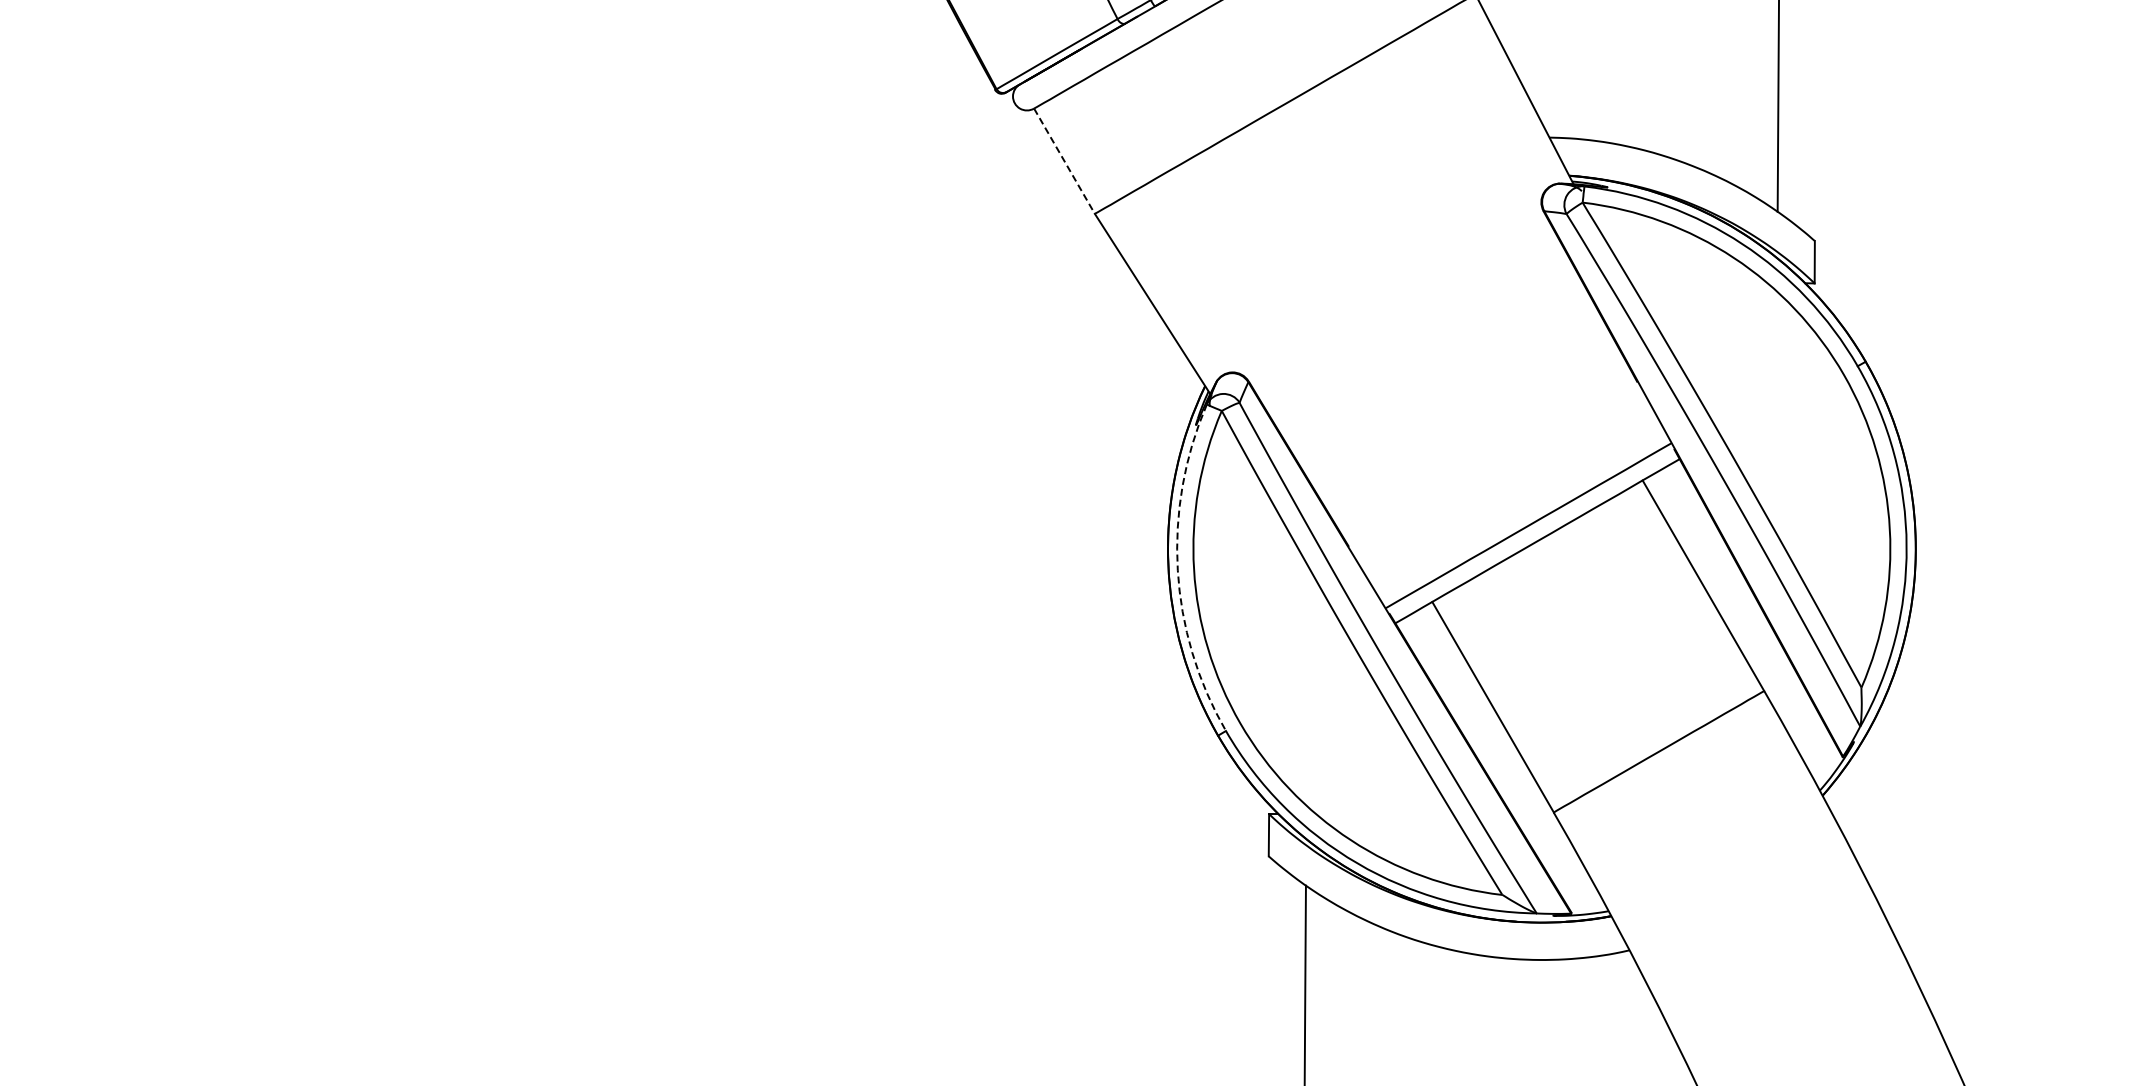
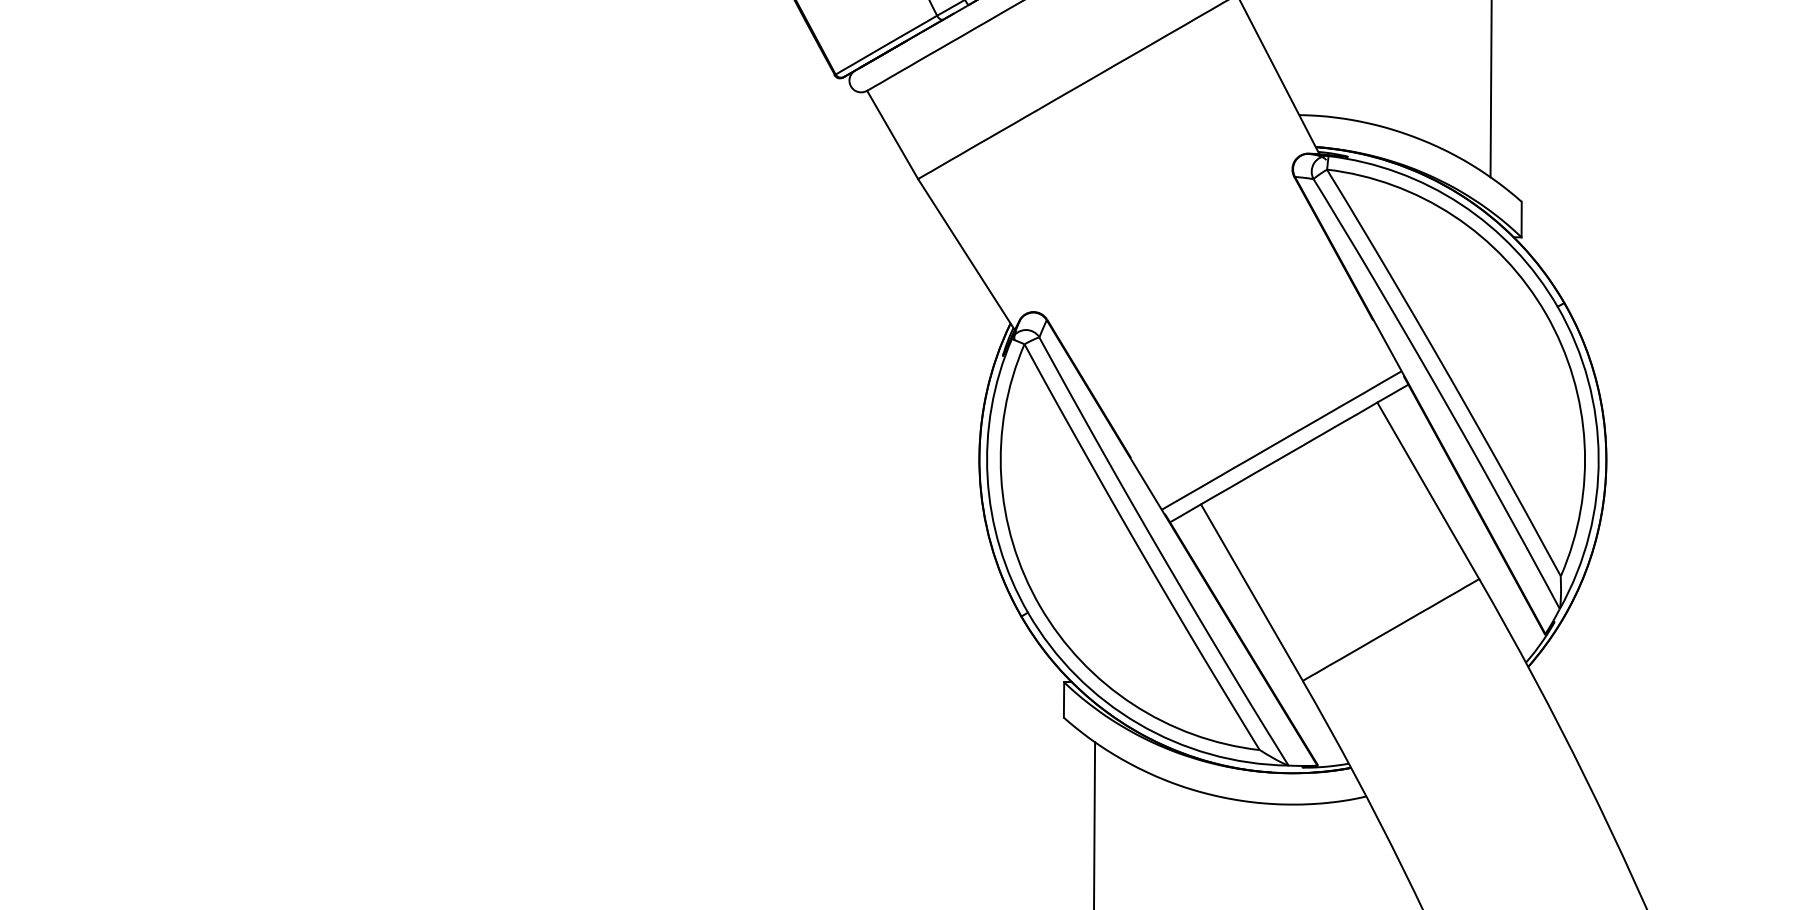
line: (1064, 161) -> (892, 135), dashed -> solid
arc: (1177, 570) -> (987, 478), dashed -> solid

